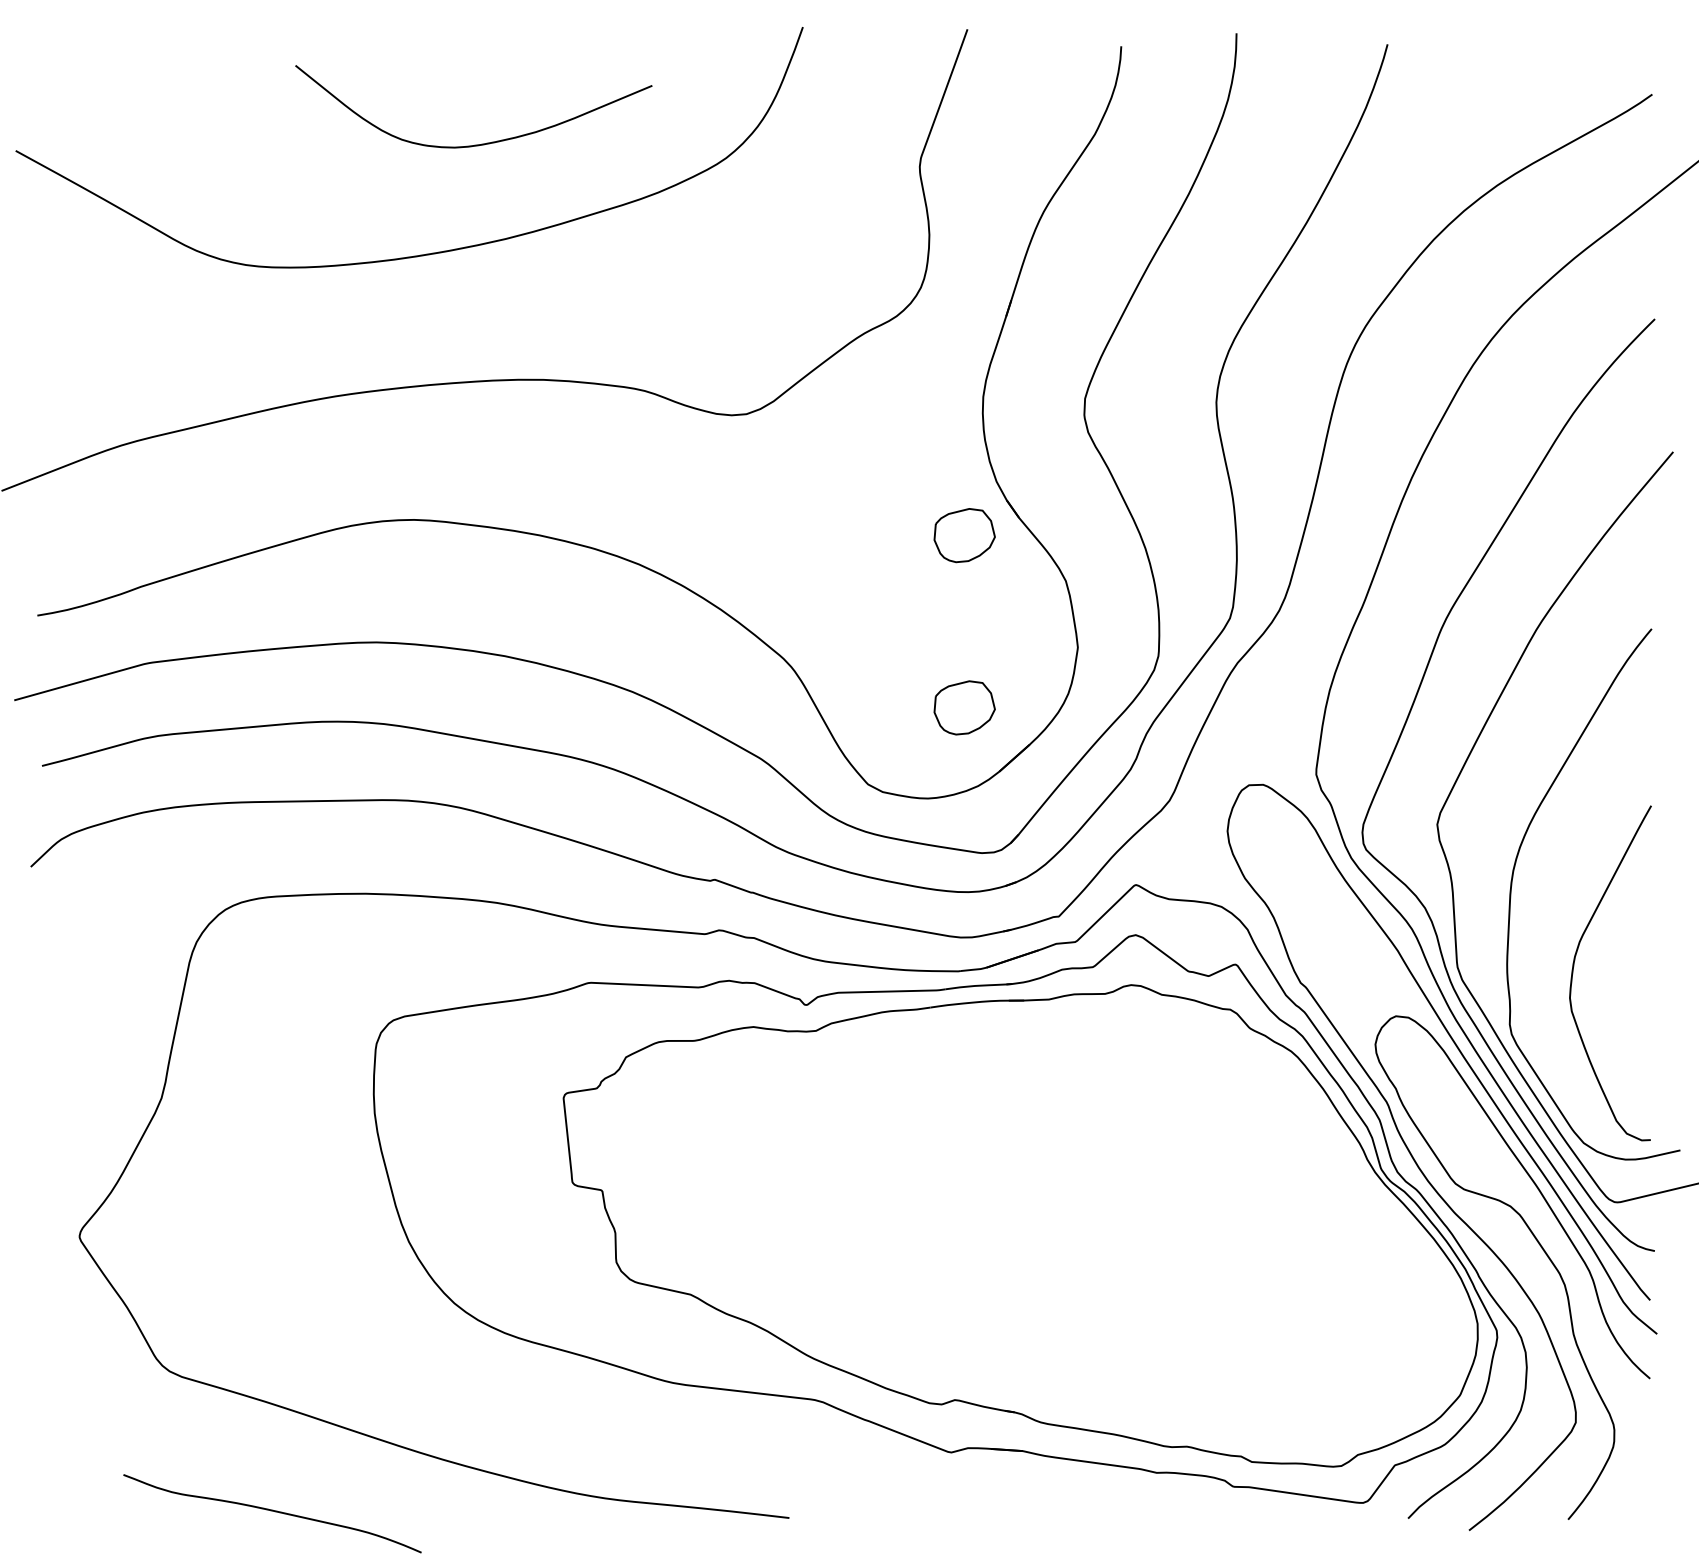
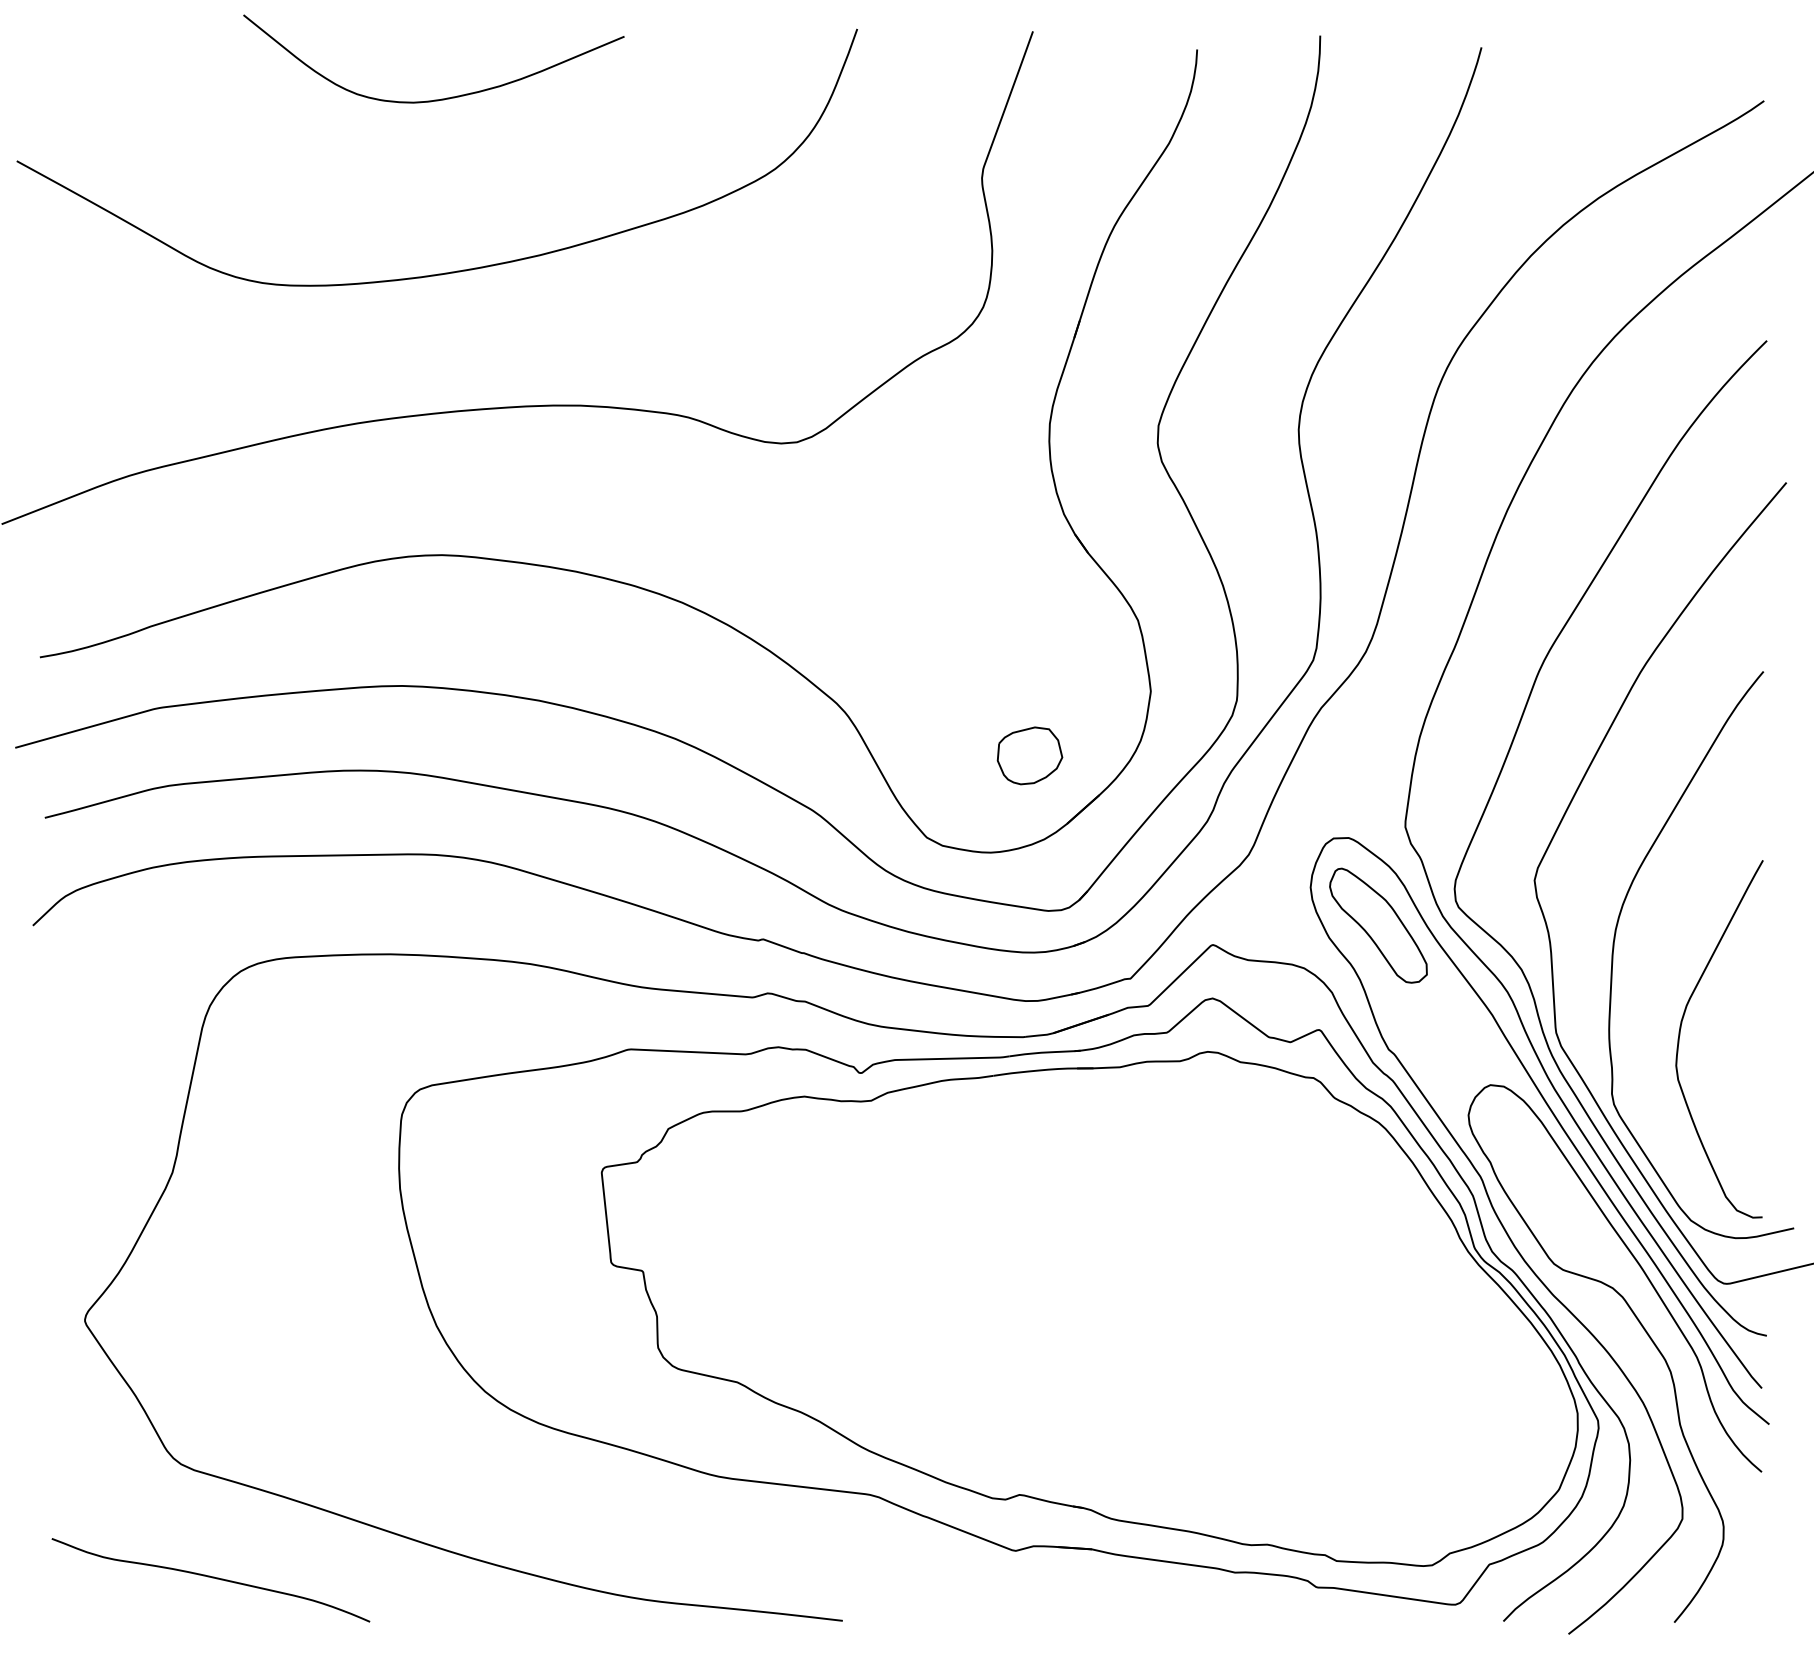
curve: (480, 143) -> (441, 98), moved
part: (964, 535) -> (1029, 571), removed
part: (1291, 866) -> (1378, 925), added
curve: (273, 1512) -> (212, 1578), moved

